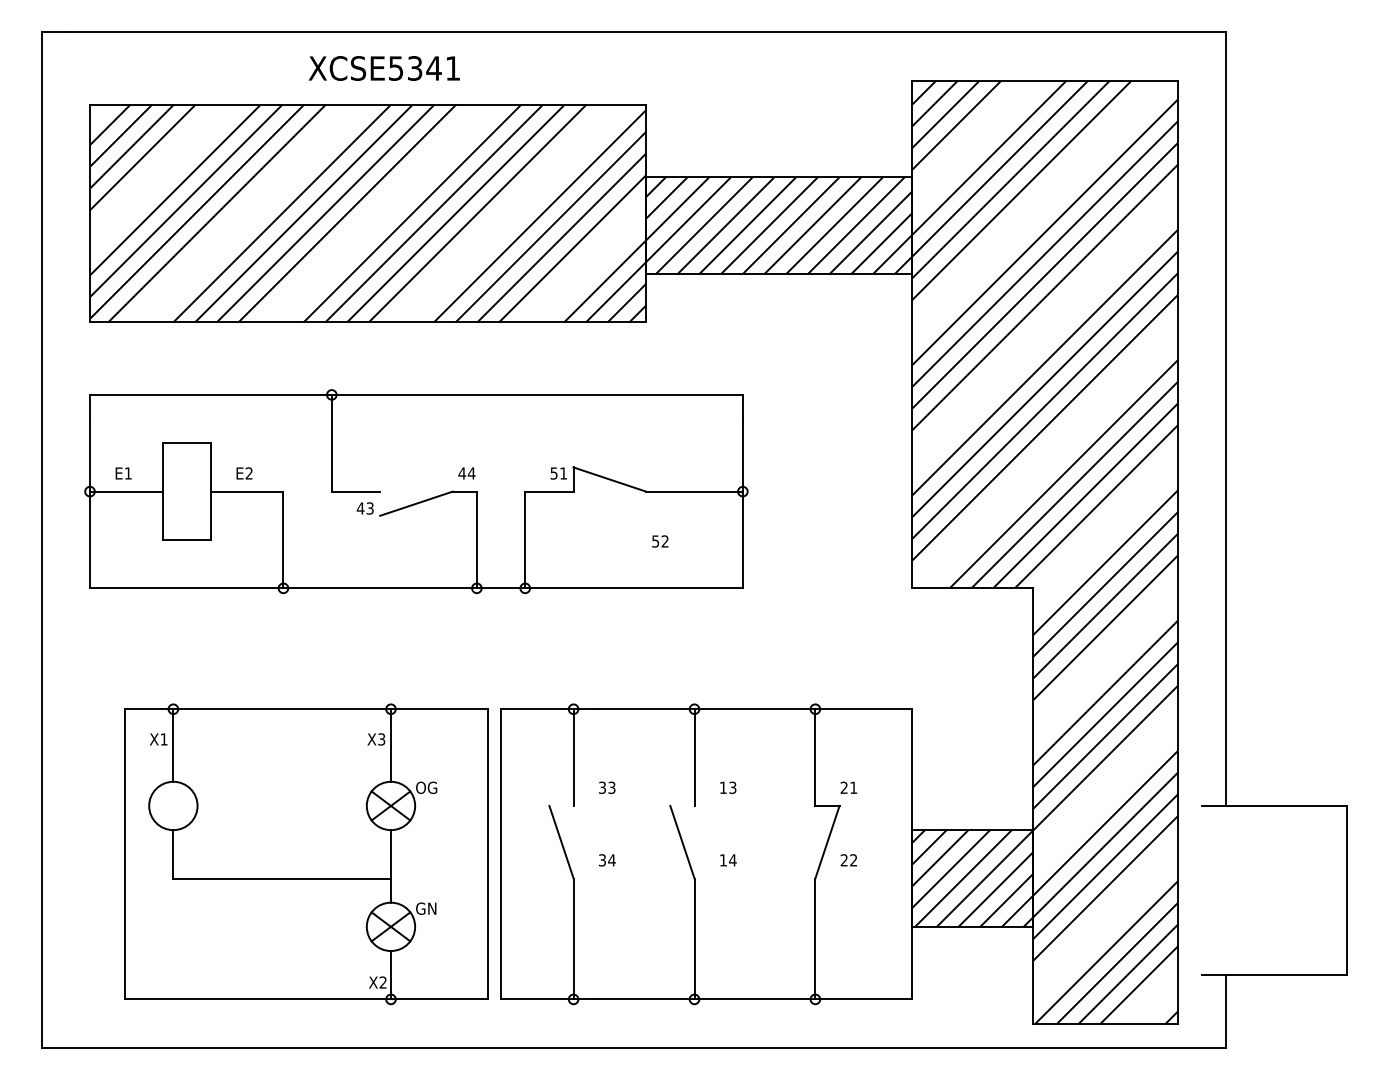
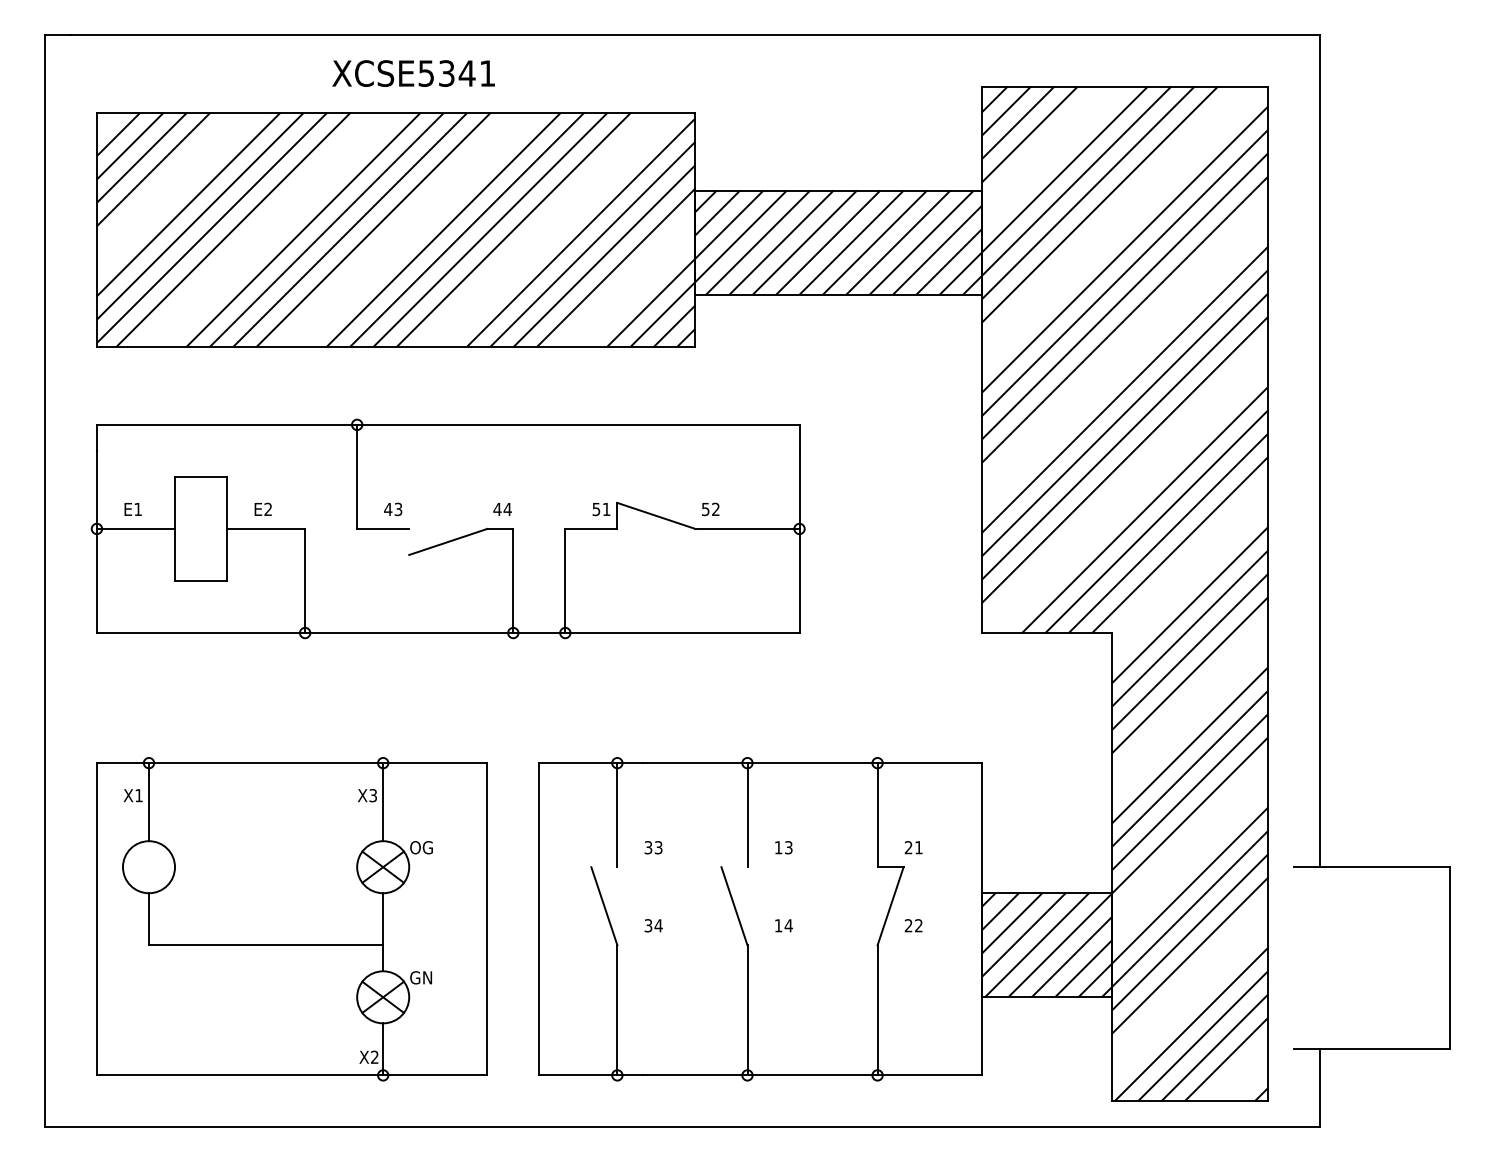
text: (364, 508) -> (392, 509), moved
text: (660, 541) -> (710, 509), moved
part: (306, 854) -> (292, 919), moved

